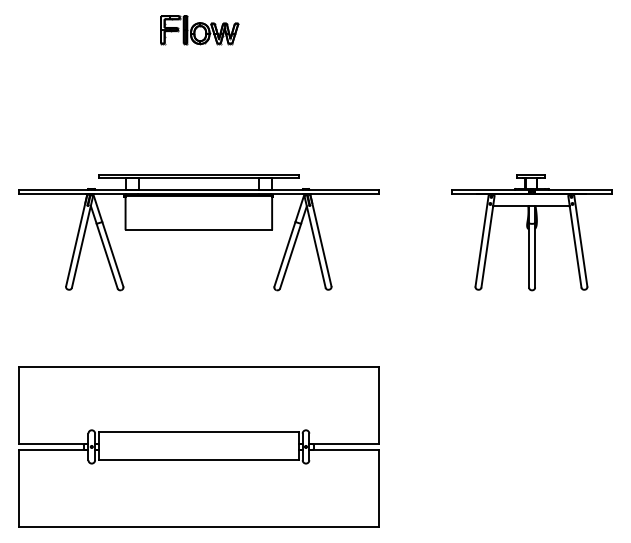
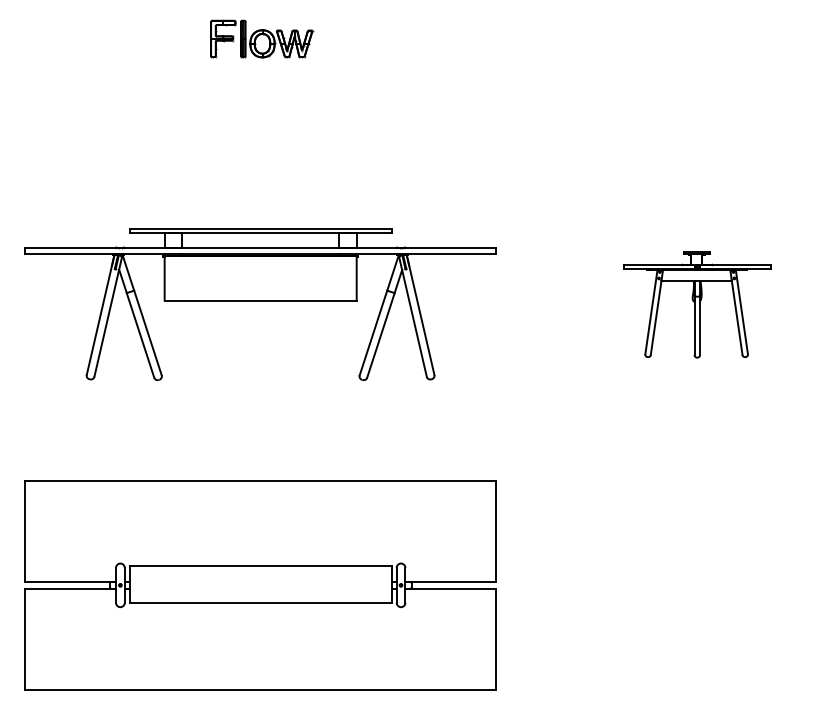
part: (531, 232) -> (696, 304), size x0.7

